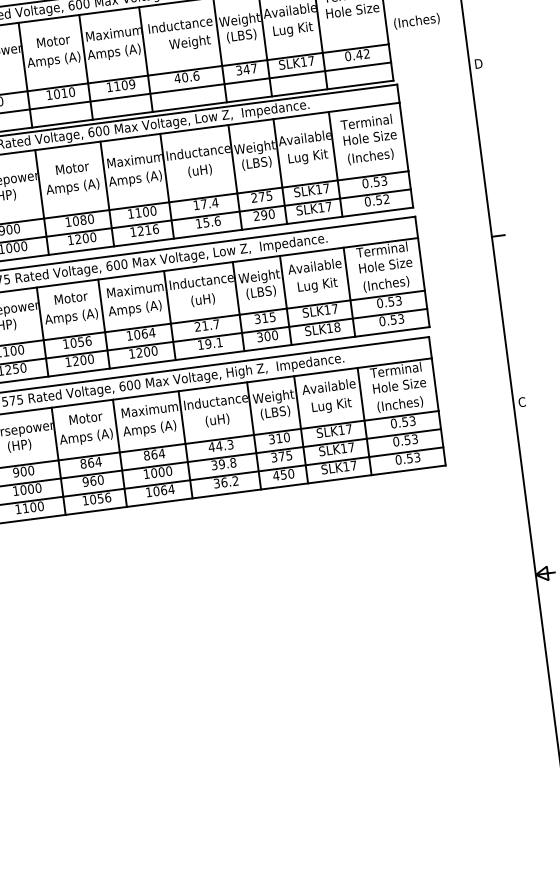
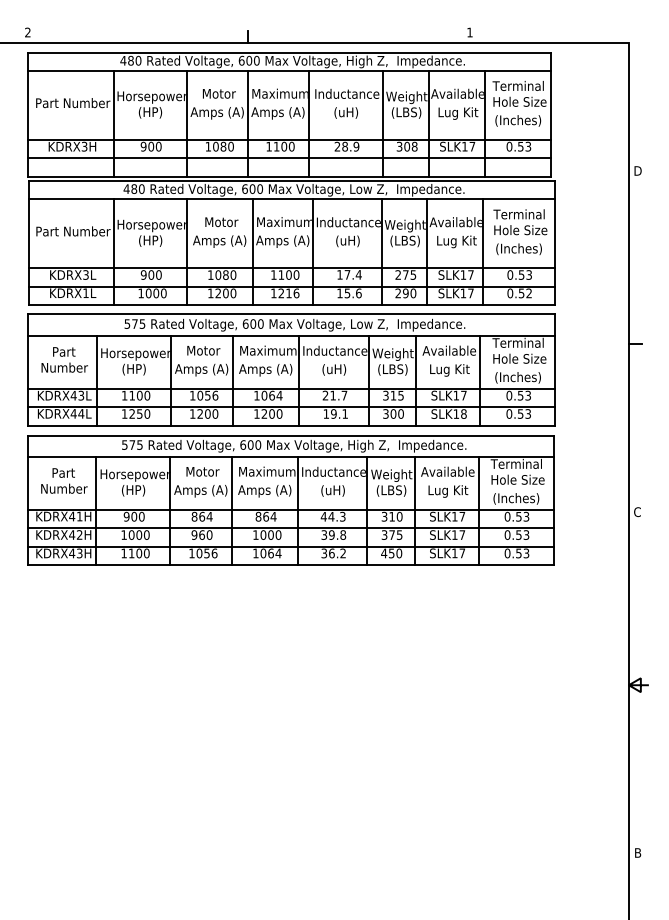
text: (417, 20) -> (518, 120), moved
text: (190, 43) -> (354, 113), Weight -> (uH)
text: (362, 54) -> (524, 146), 0.42 -> 0.53
text: (249, 68) -> (410, 146), 347 -> 308
text: (186, 77) -> (346, 146), 40.6 -> 28.9
text: (131, 84) -> (291, 146), 1109 -> 1100
text: (64, 92) -> (223, 146), 1010 -> 1080

